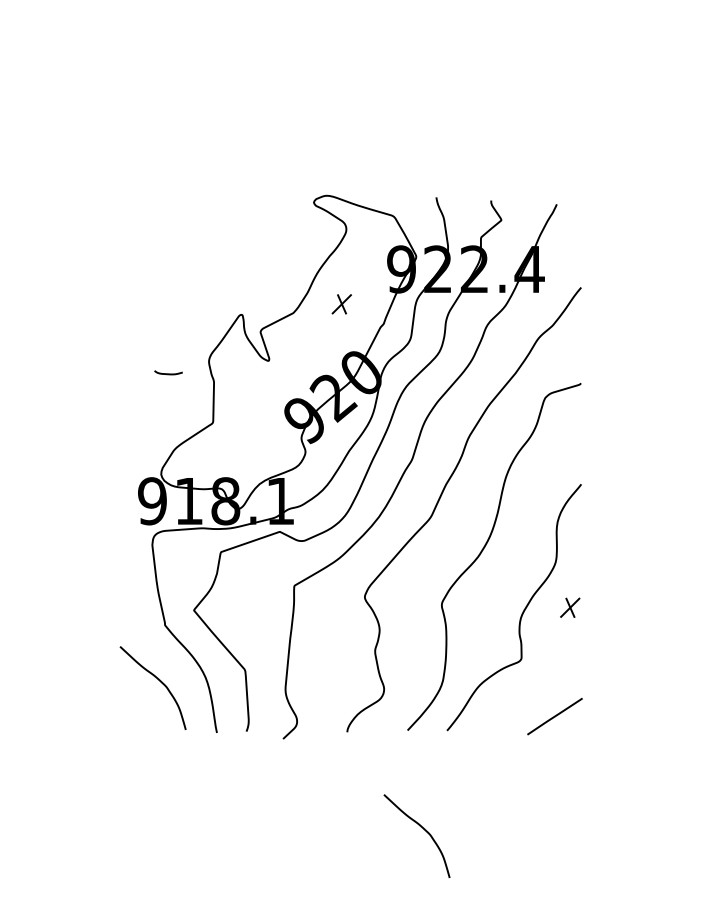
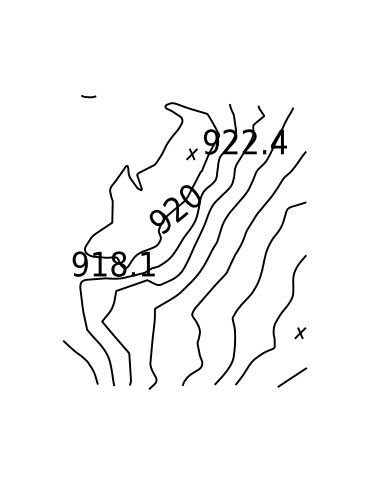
part: (340, 304) -> (191, 154), moved
curve: (168, 372) -> (88, 96), moved
part: (570, 608) -> (300, 333), moved
curve: (422, 830) -> (222, 437), removed

